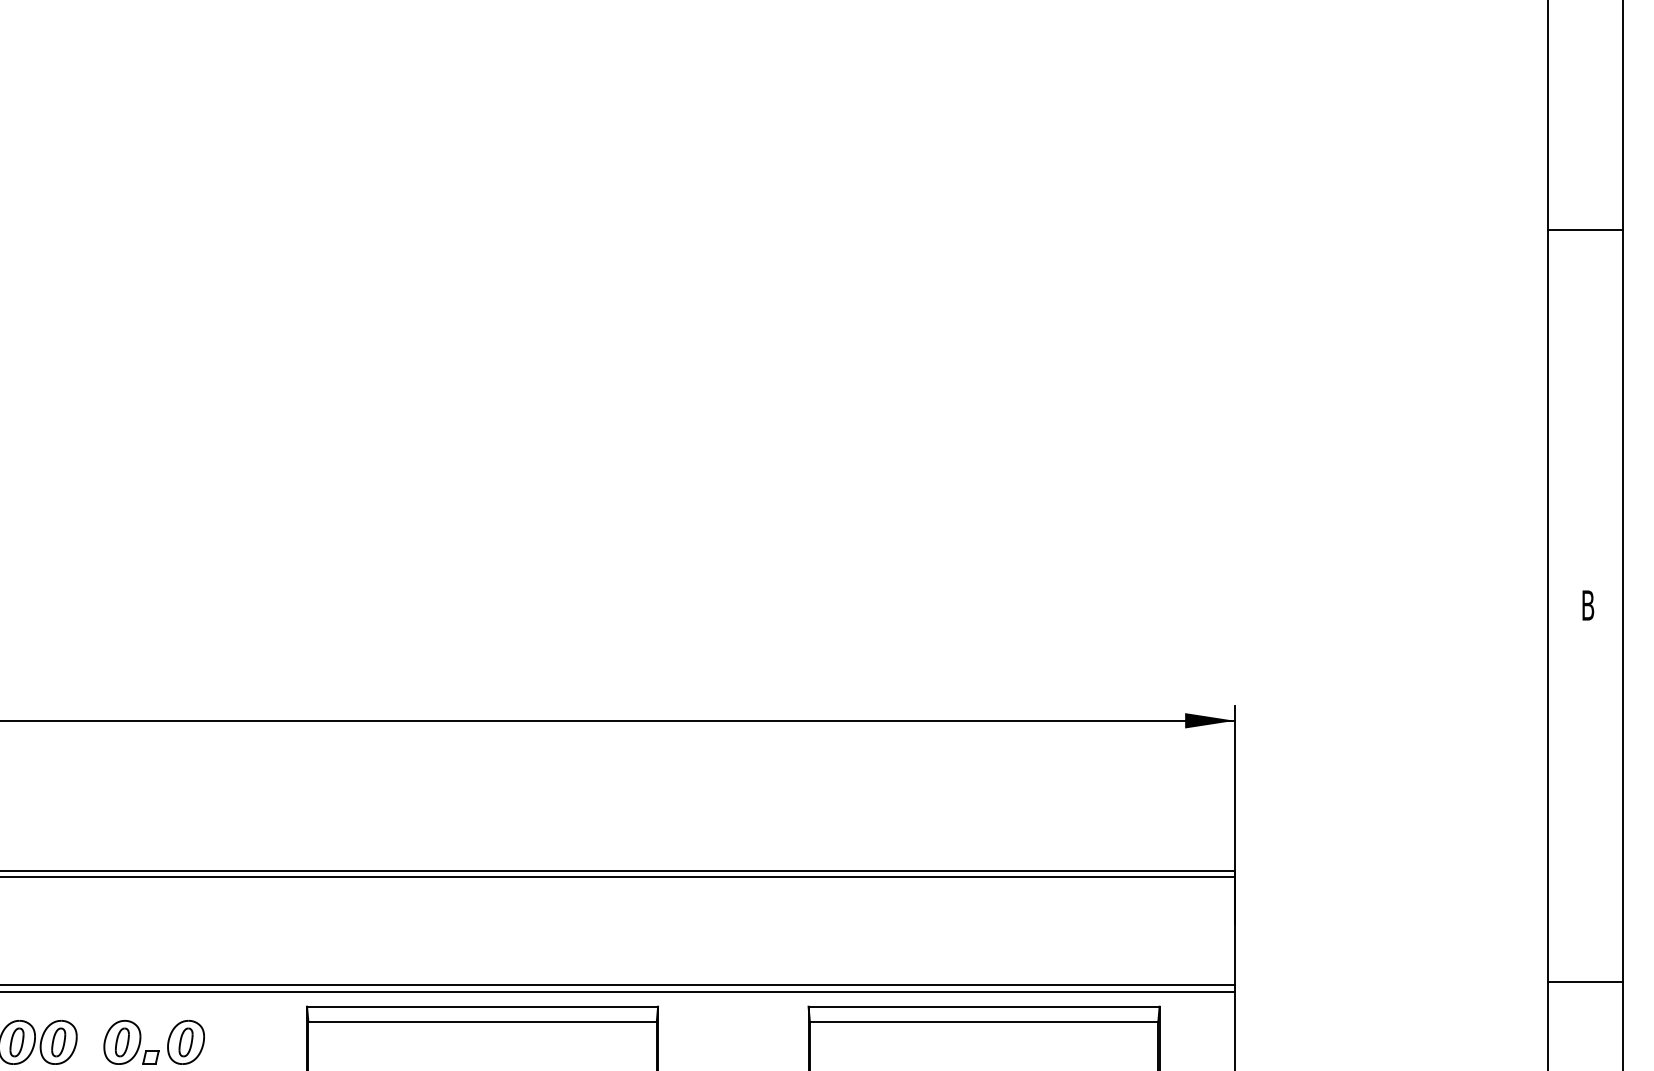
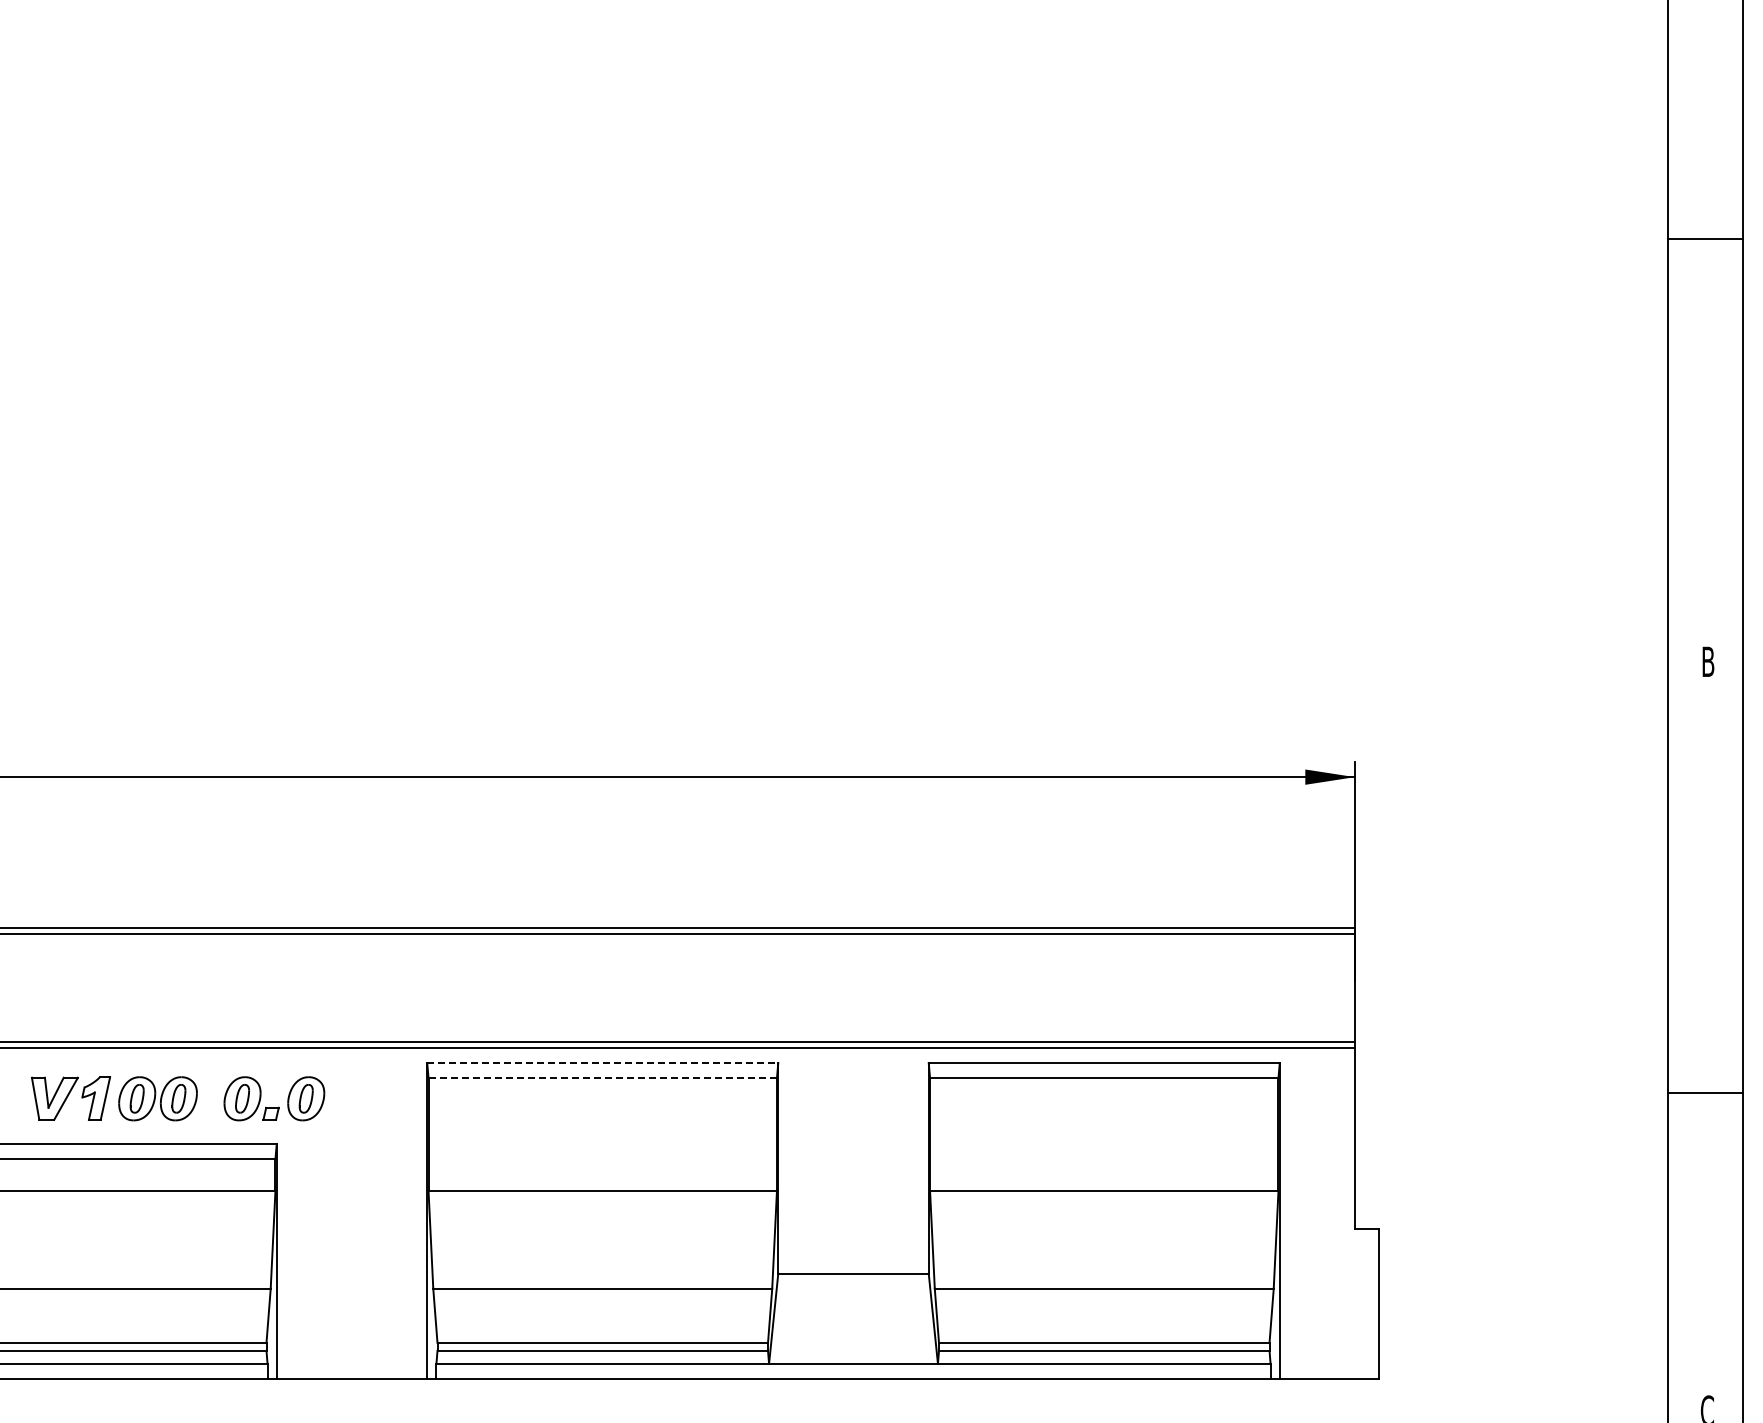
line: (1585, 229) -> (1705, 238), moved
line: (1585, 982) -> (1705, 1093), moved
line: (482, 1007) -> (602, 1063), solid -> dashed
line: (483, 1022) -> (603, 1078), solid -> dashed

